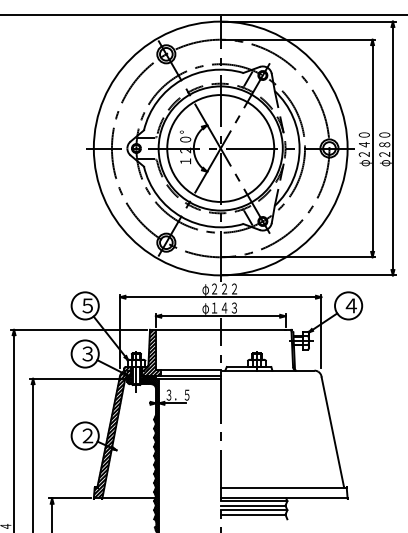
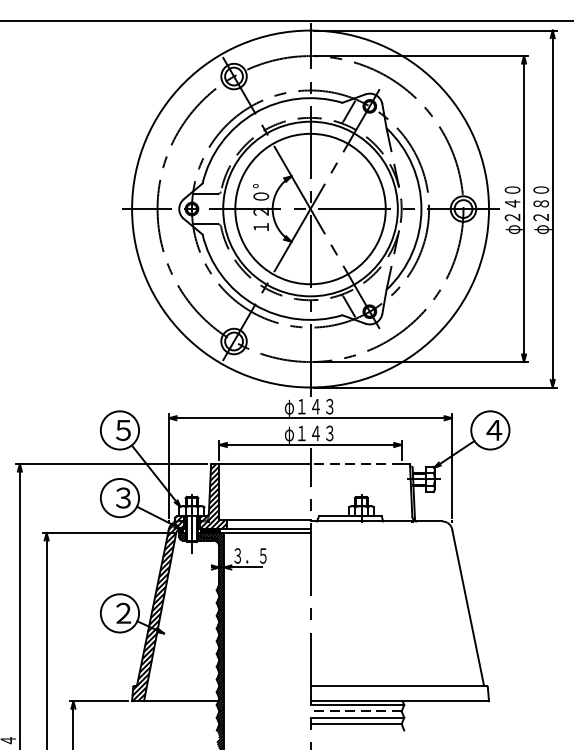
text: (224, 288) -> (315, 405), φ２２２ -> φ１４３
line: (252, 329) -> (355, 463), solid -> dashed
line: (252, 505) -> (355, 711), solid -> dashed

